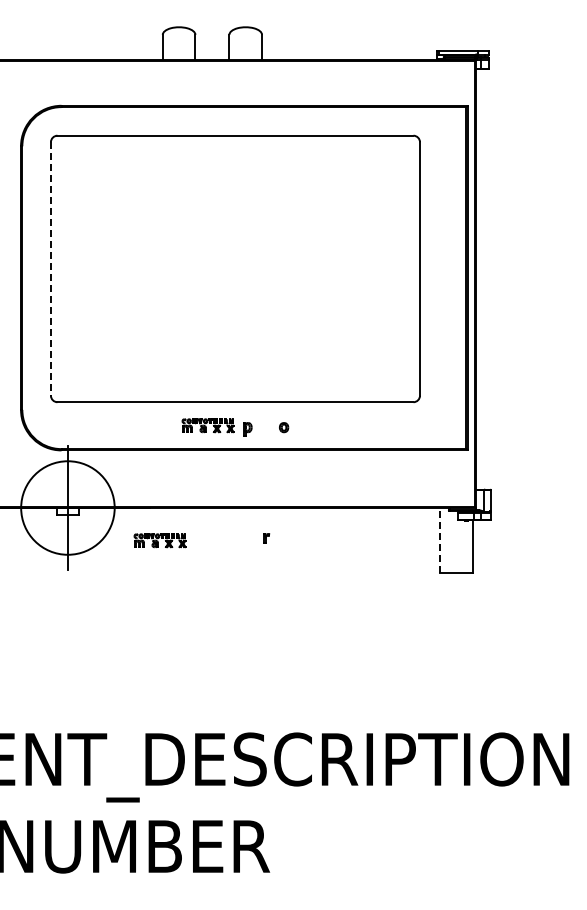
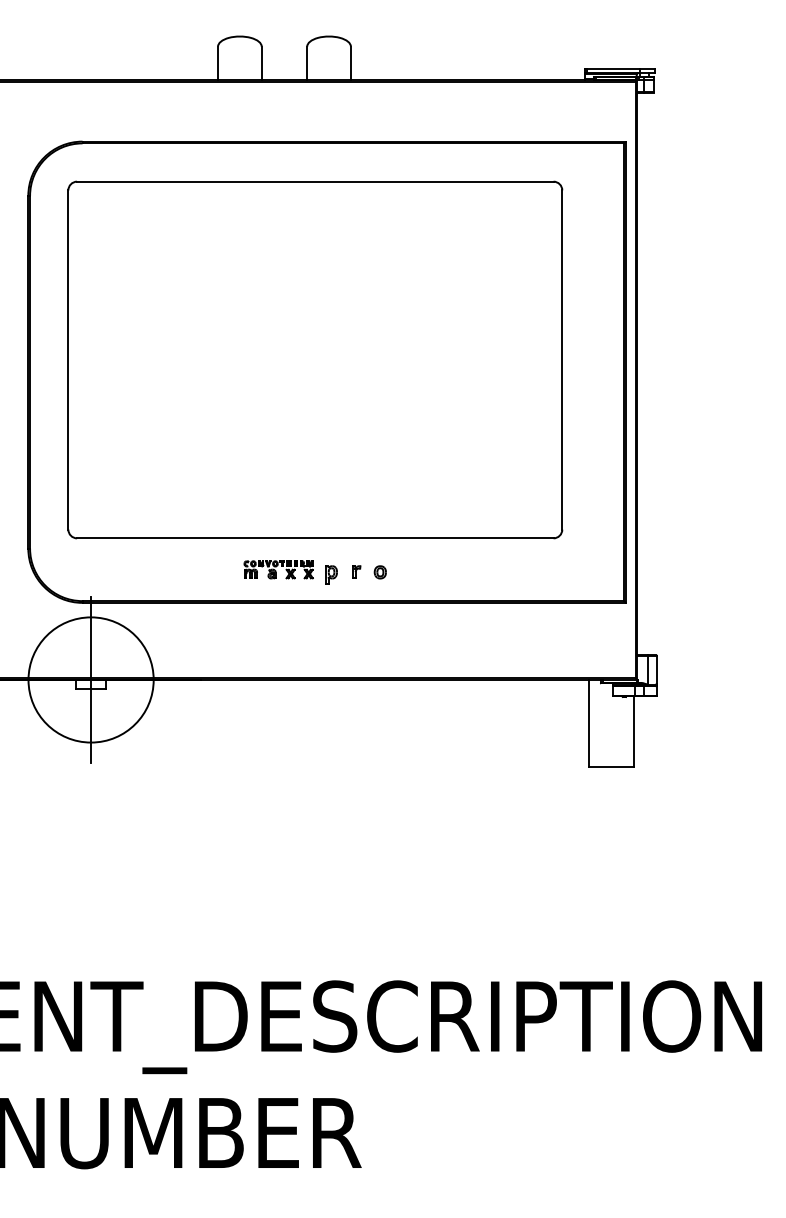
line: (50, 268) -> (67, 359), dashed -> solid
part: (266, 538) -> (356, 572), moved
part: (159, 540) -> (213, 723), removed
line: (440, 540) -> (589, 723), dashed -> solid

